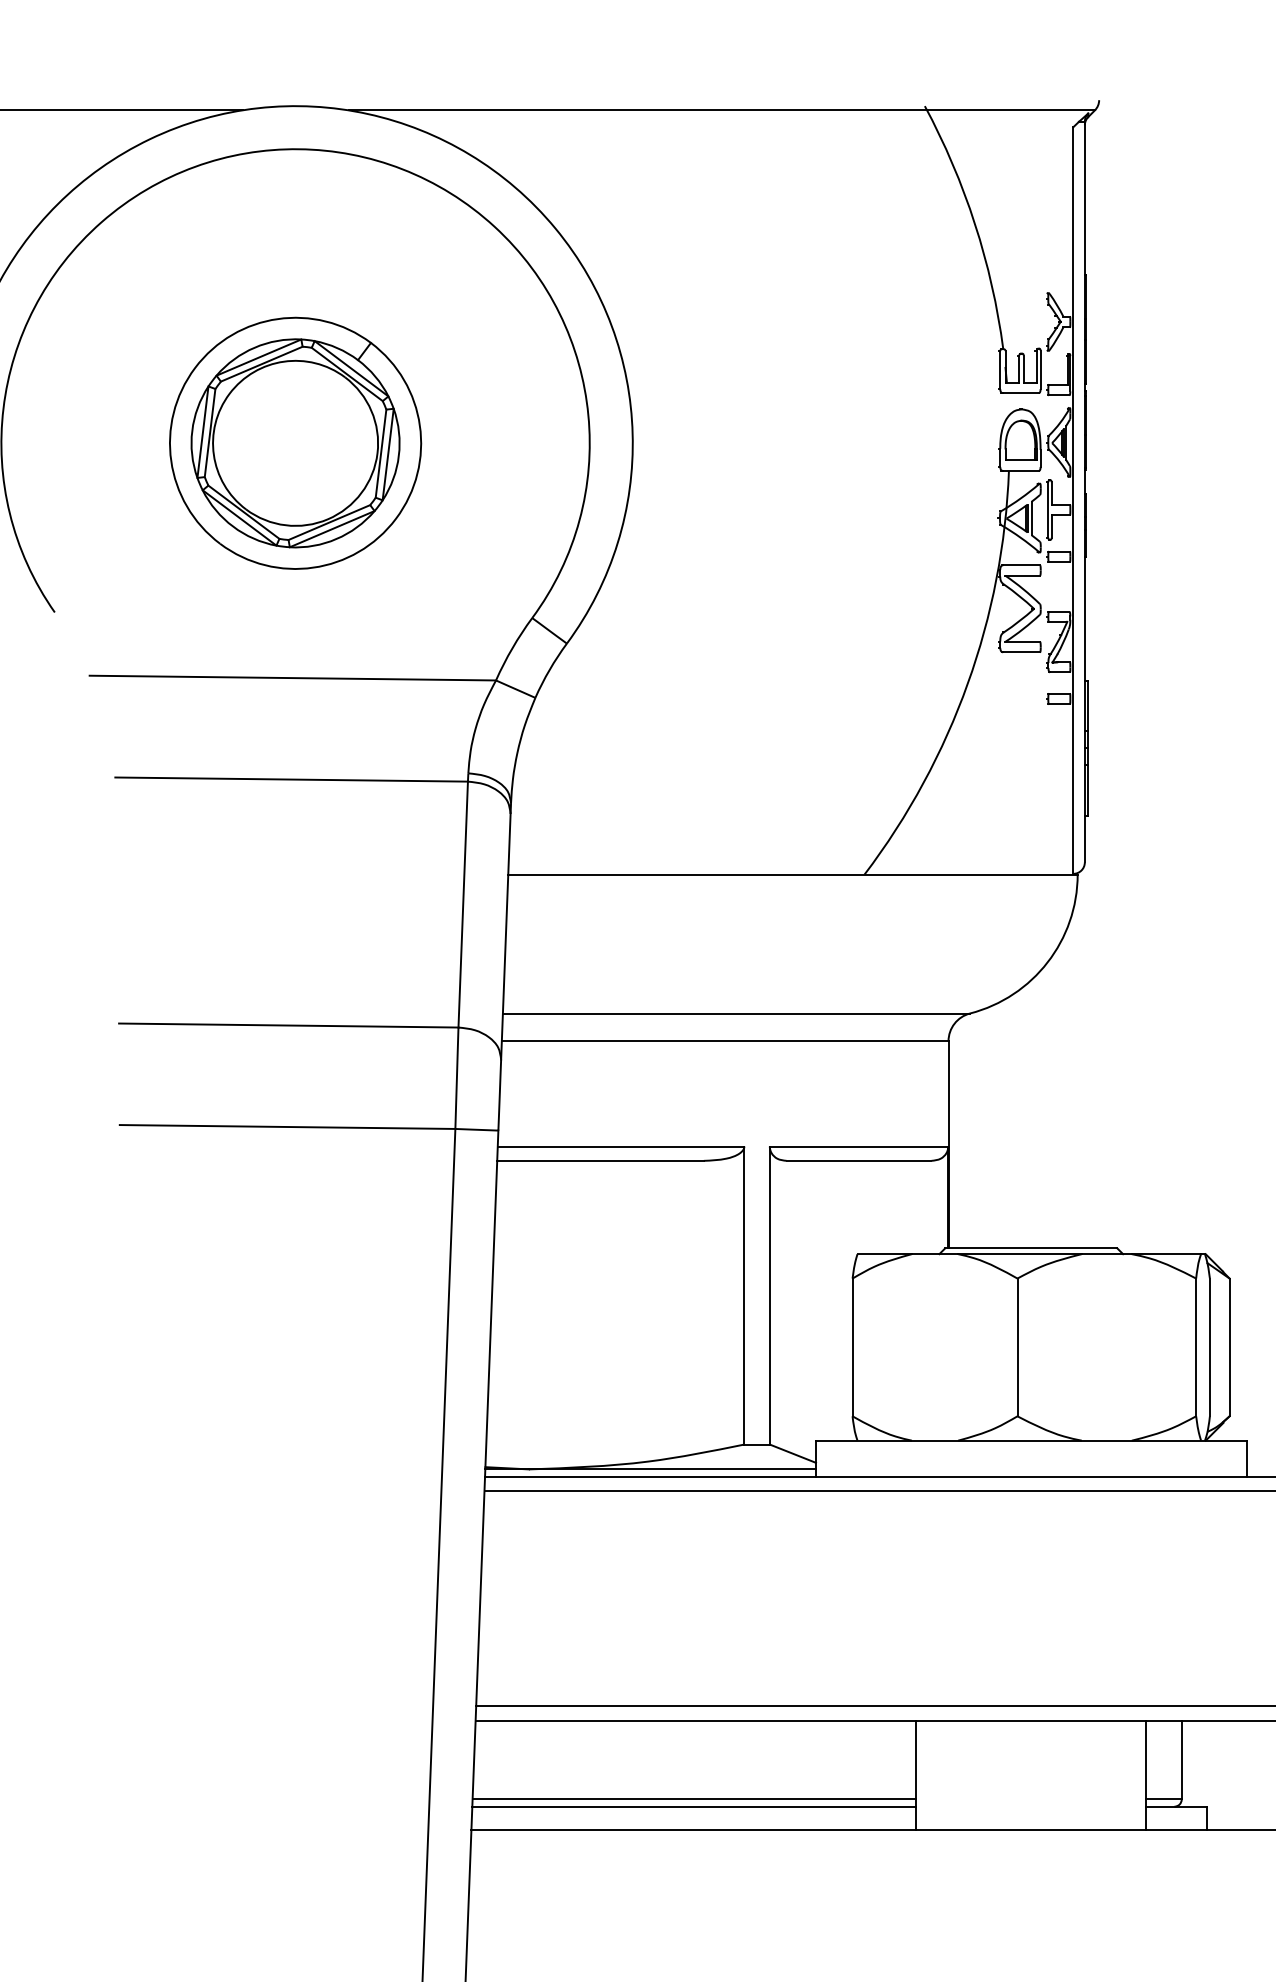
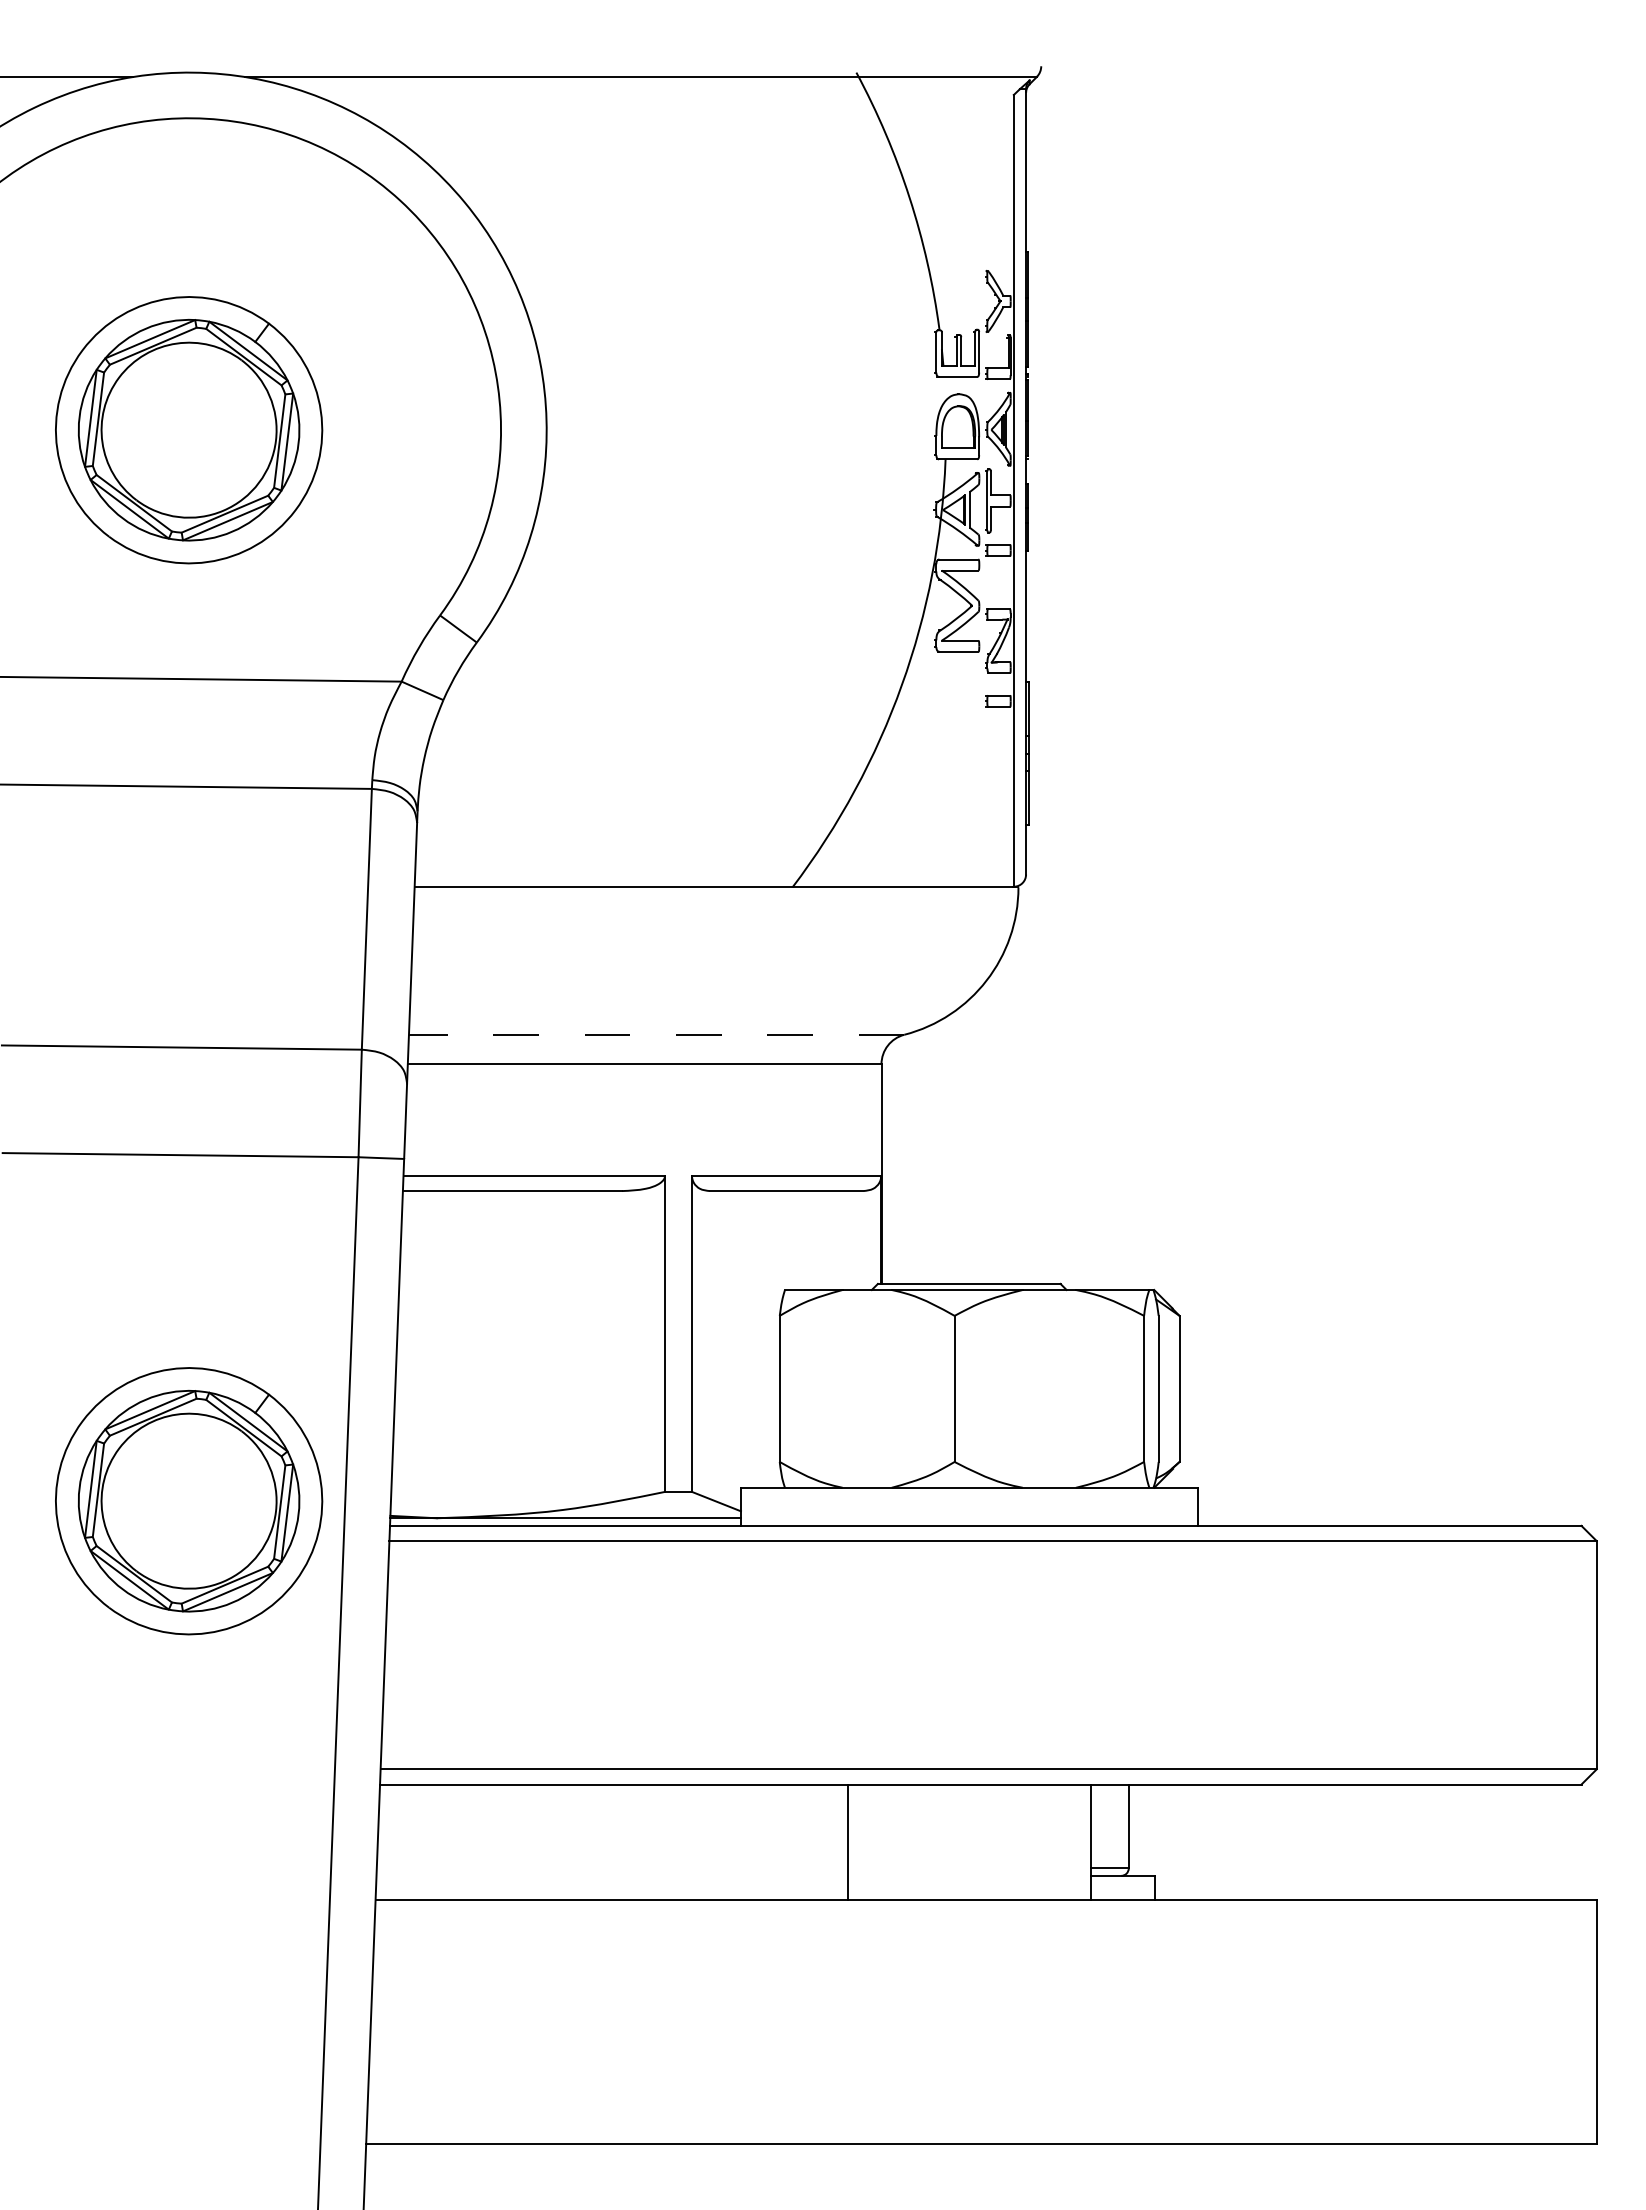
line: (736, 1013) -> (656, 1034), solid -> dashed
part: (295, 1453) -> (189, 1501), added
line: (693, 1799) -> (611, 1868), removed
line: (693, 1806) -> (611, 1875), removed

